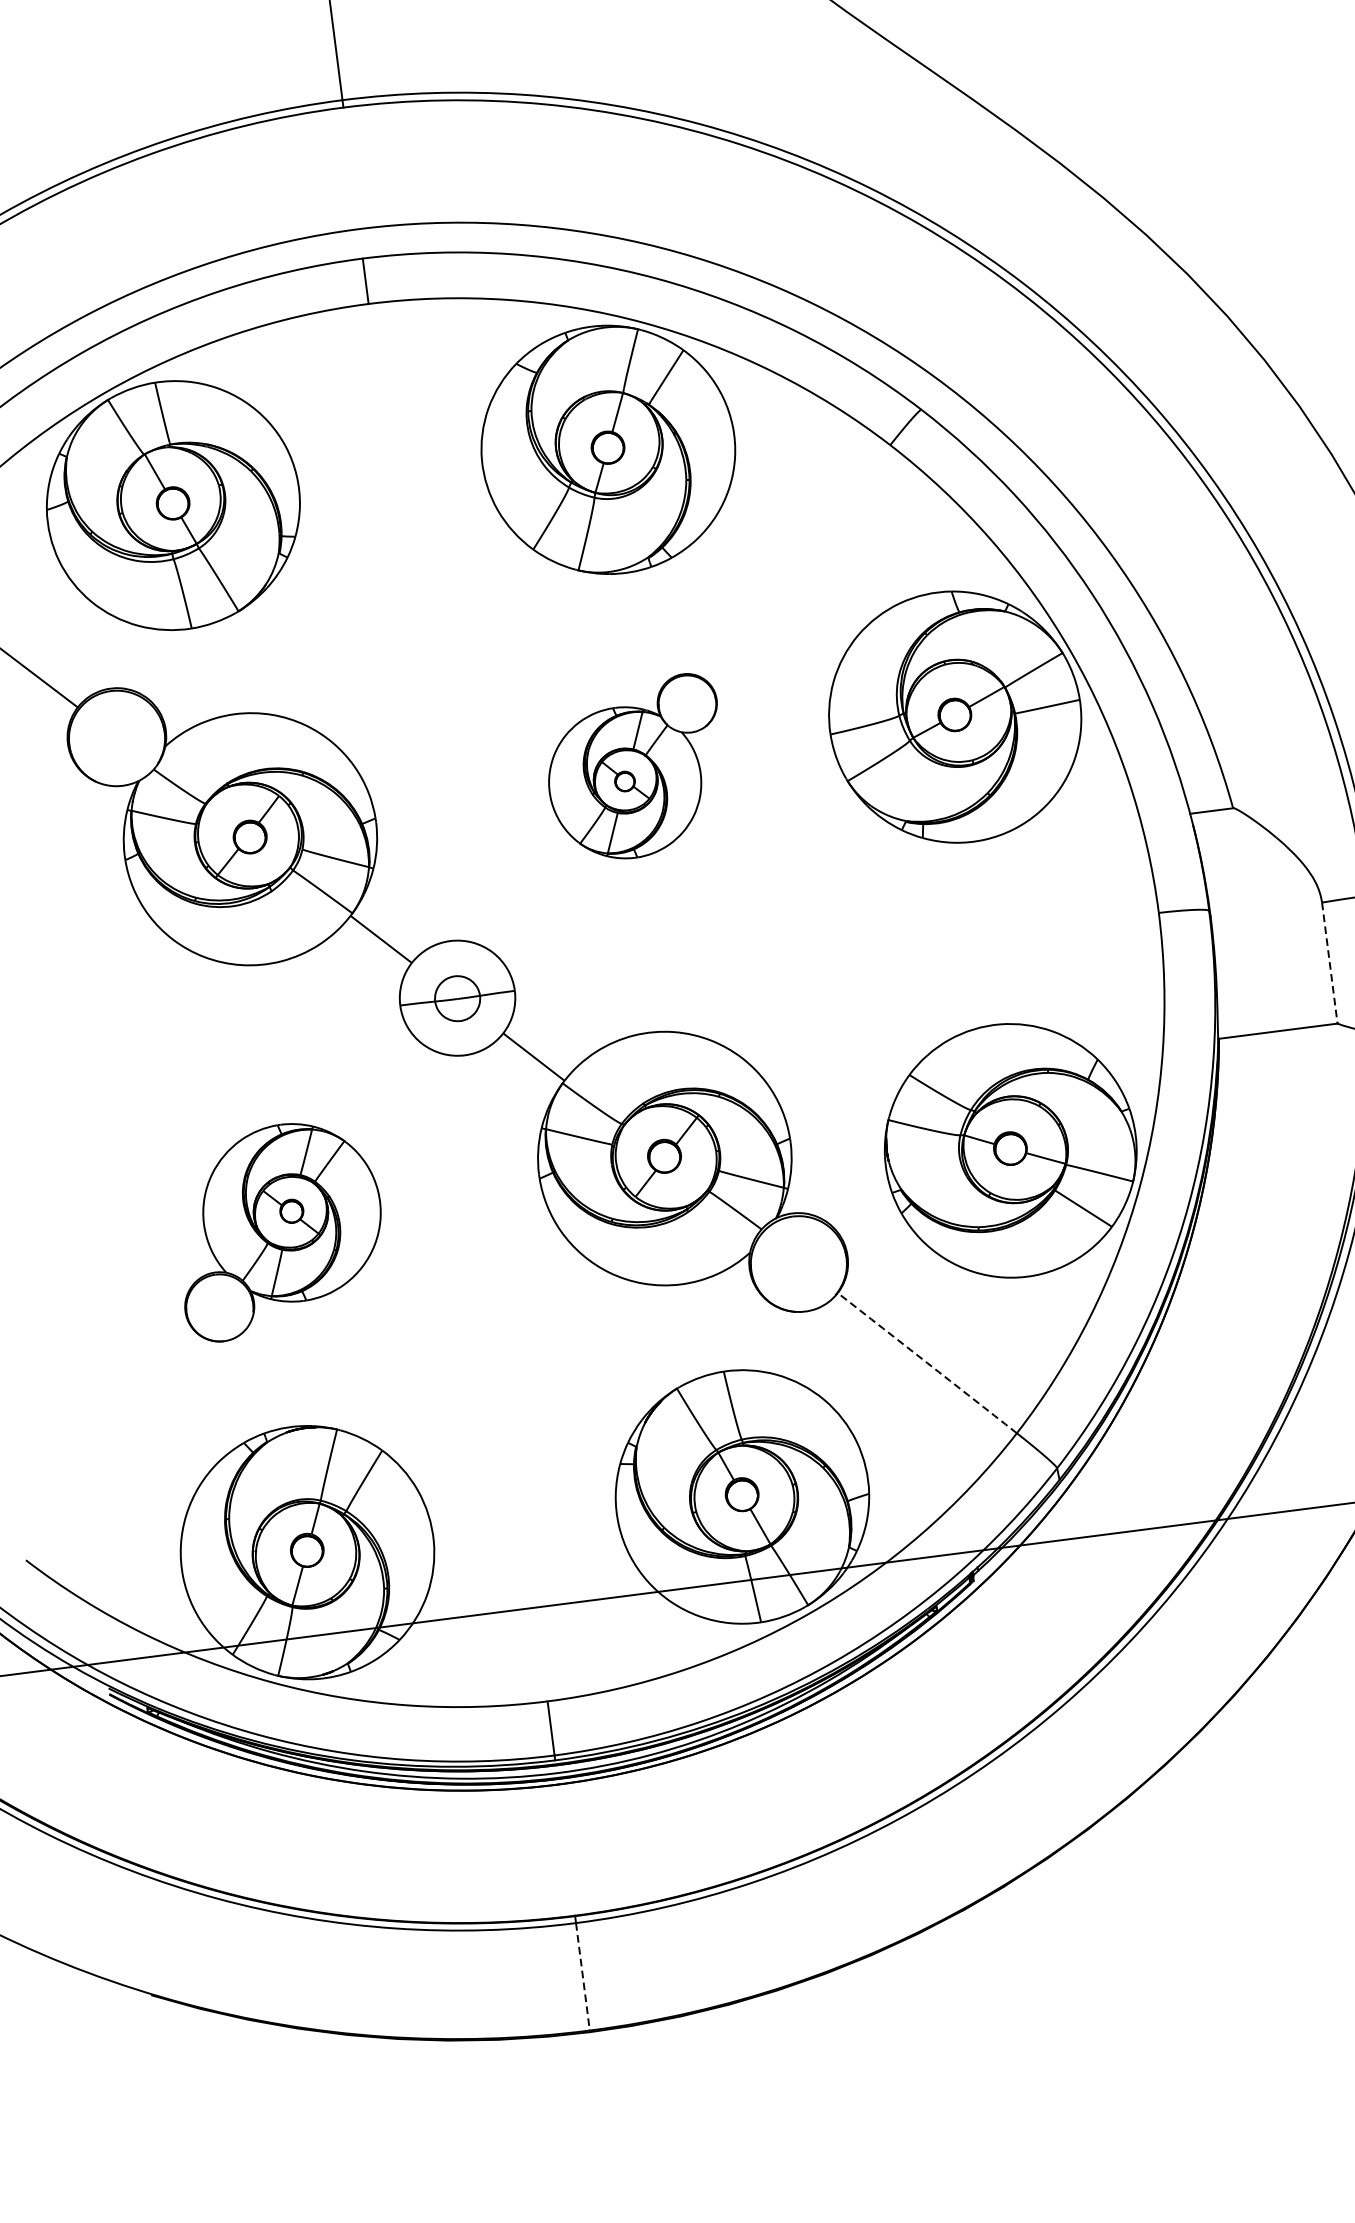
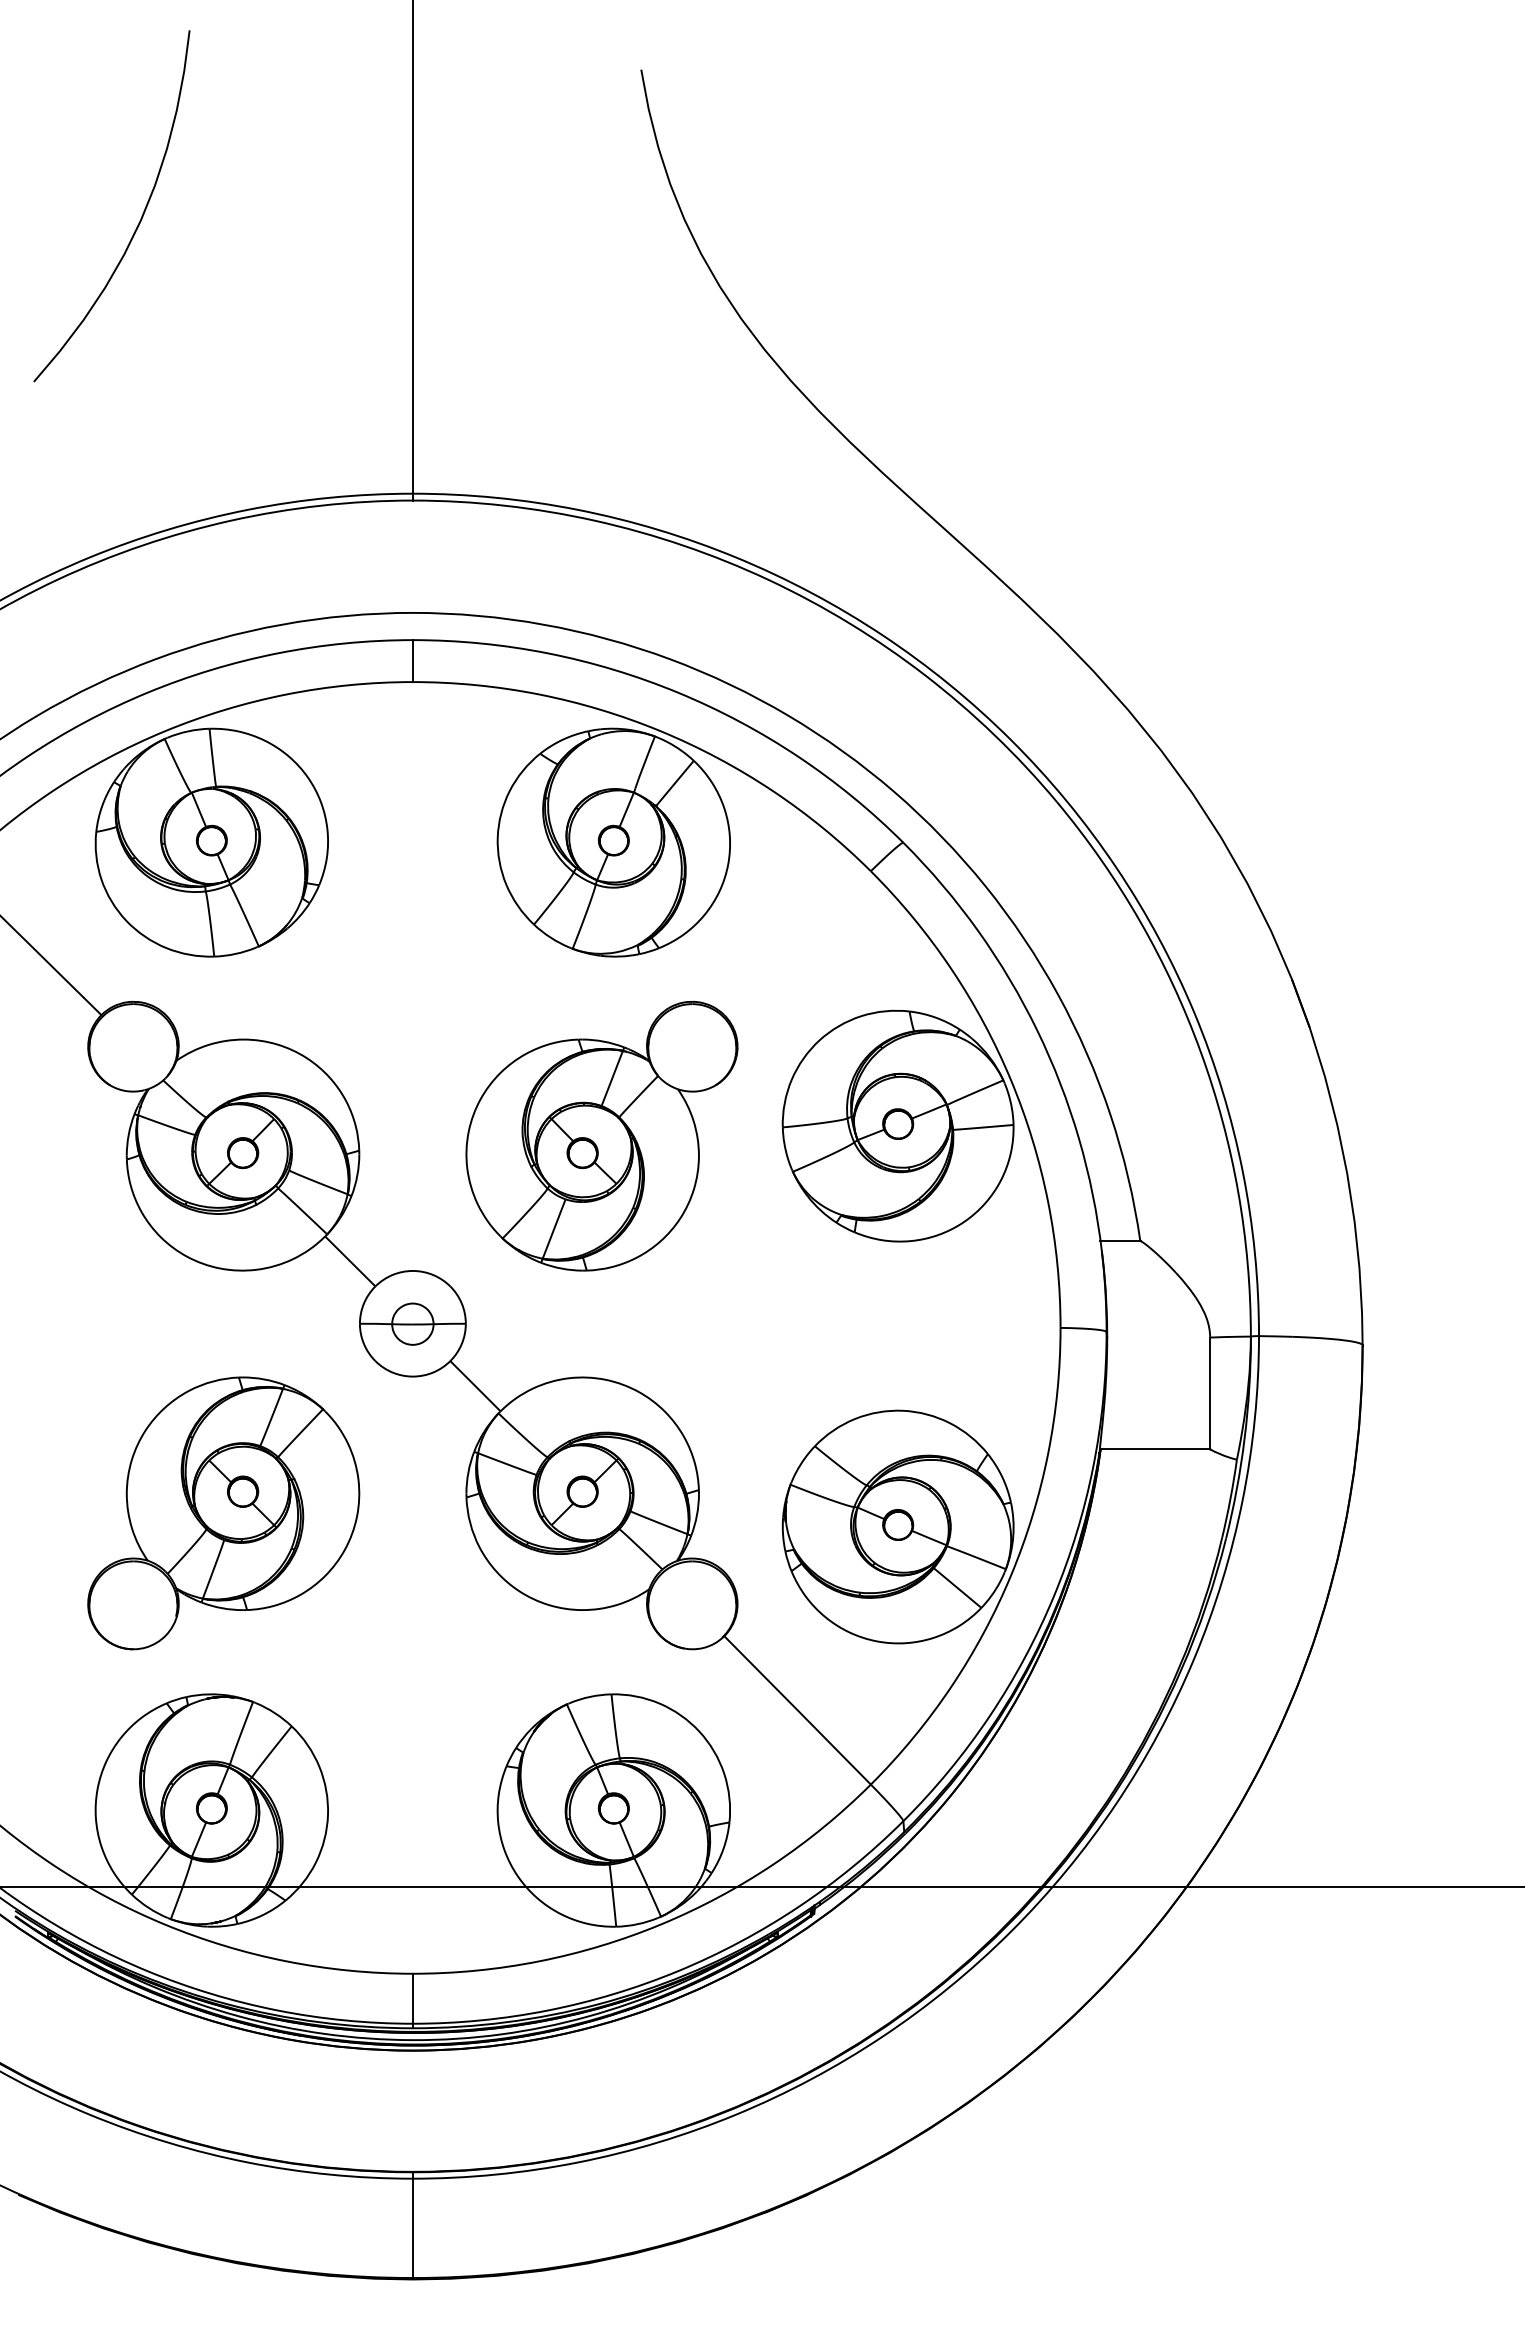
part: (635, 768) -> (601, 1135), size x1.67
line: (1330, 963) -> (1210, 1393), dashed -> solid
part: (278, 1229) -> (223, 1513), size x1.43
arc: (927, 1363) -> (797, 1710), dashed -> solid
line: (582, 1977) -> (412, 2228), dashed -> solid

